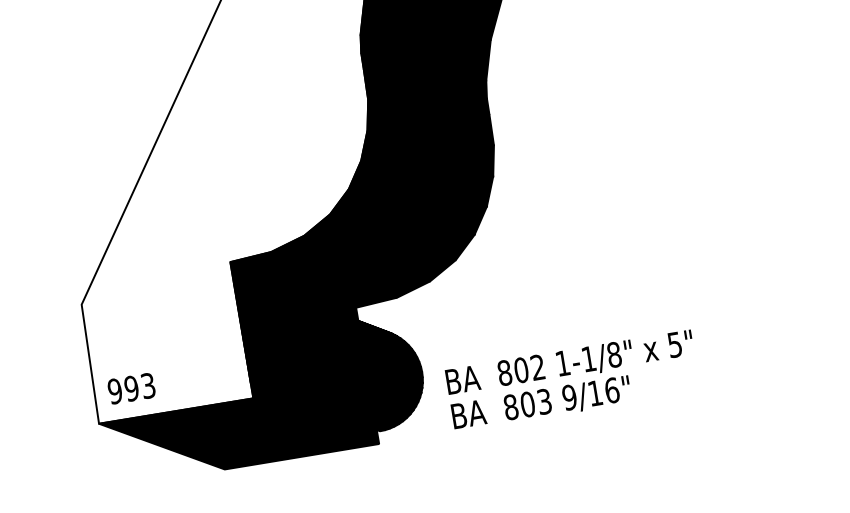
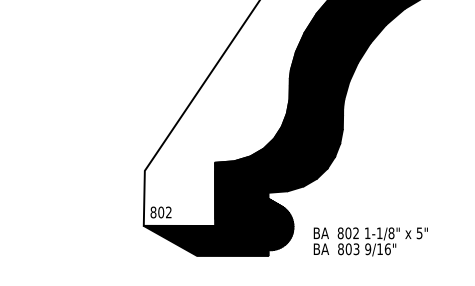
text: (571, 380) -> (370, 241), moved
text: (130, 388) -> (160, 212), 993 -> 802

